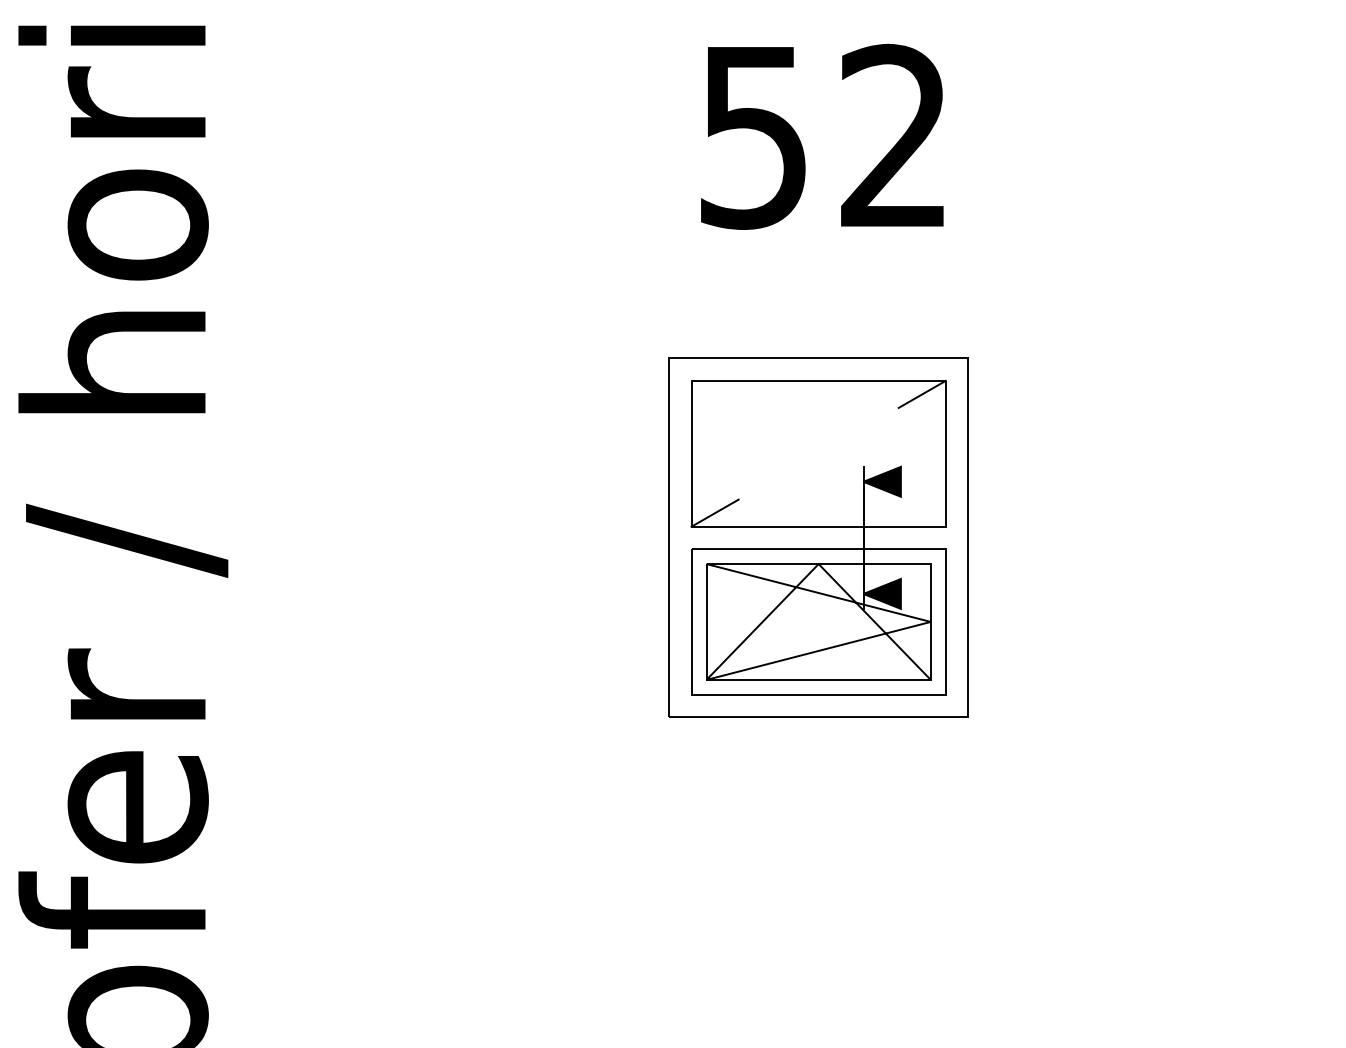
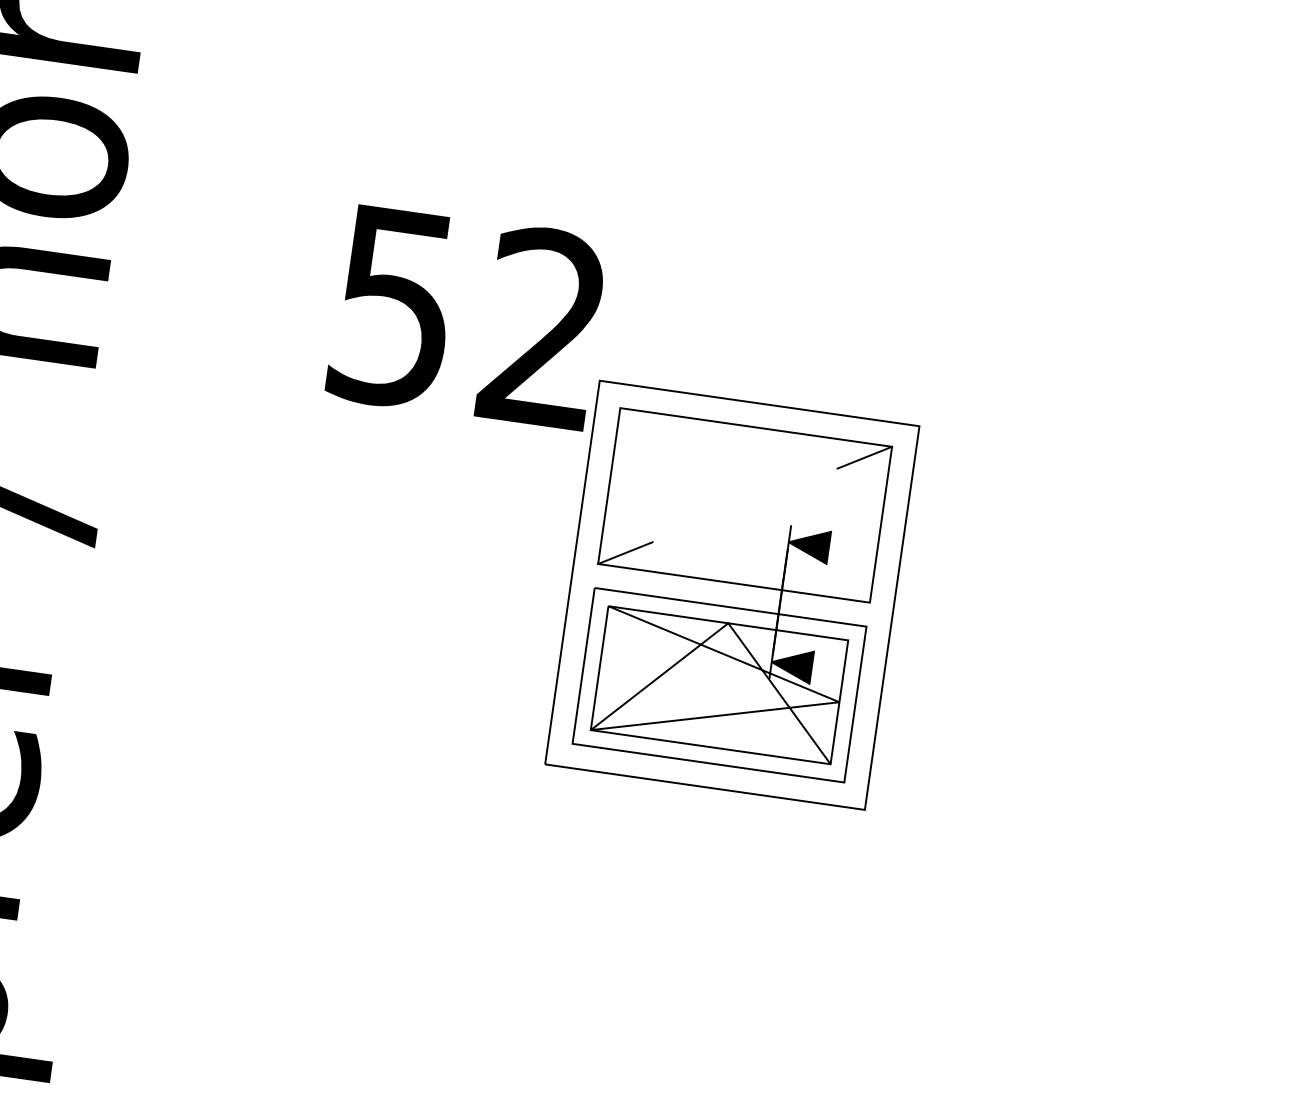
text: (822, 136) -> (467, 317), moved

